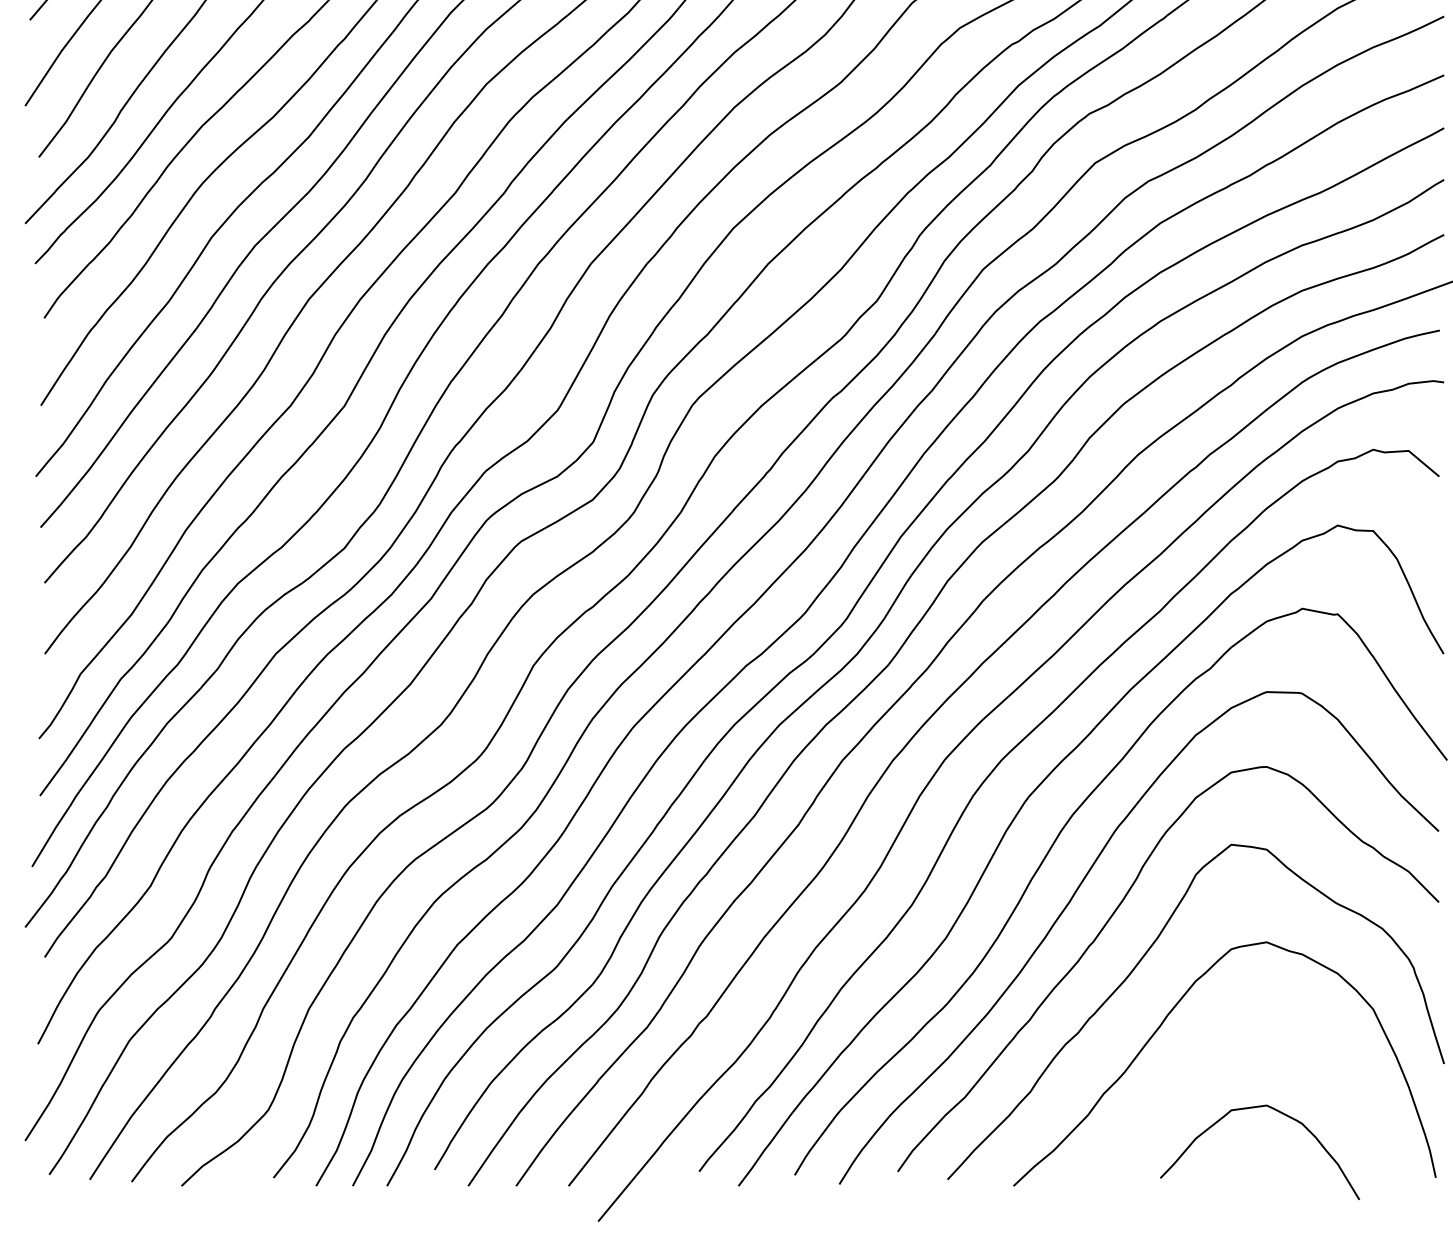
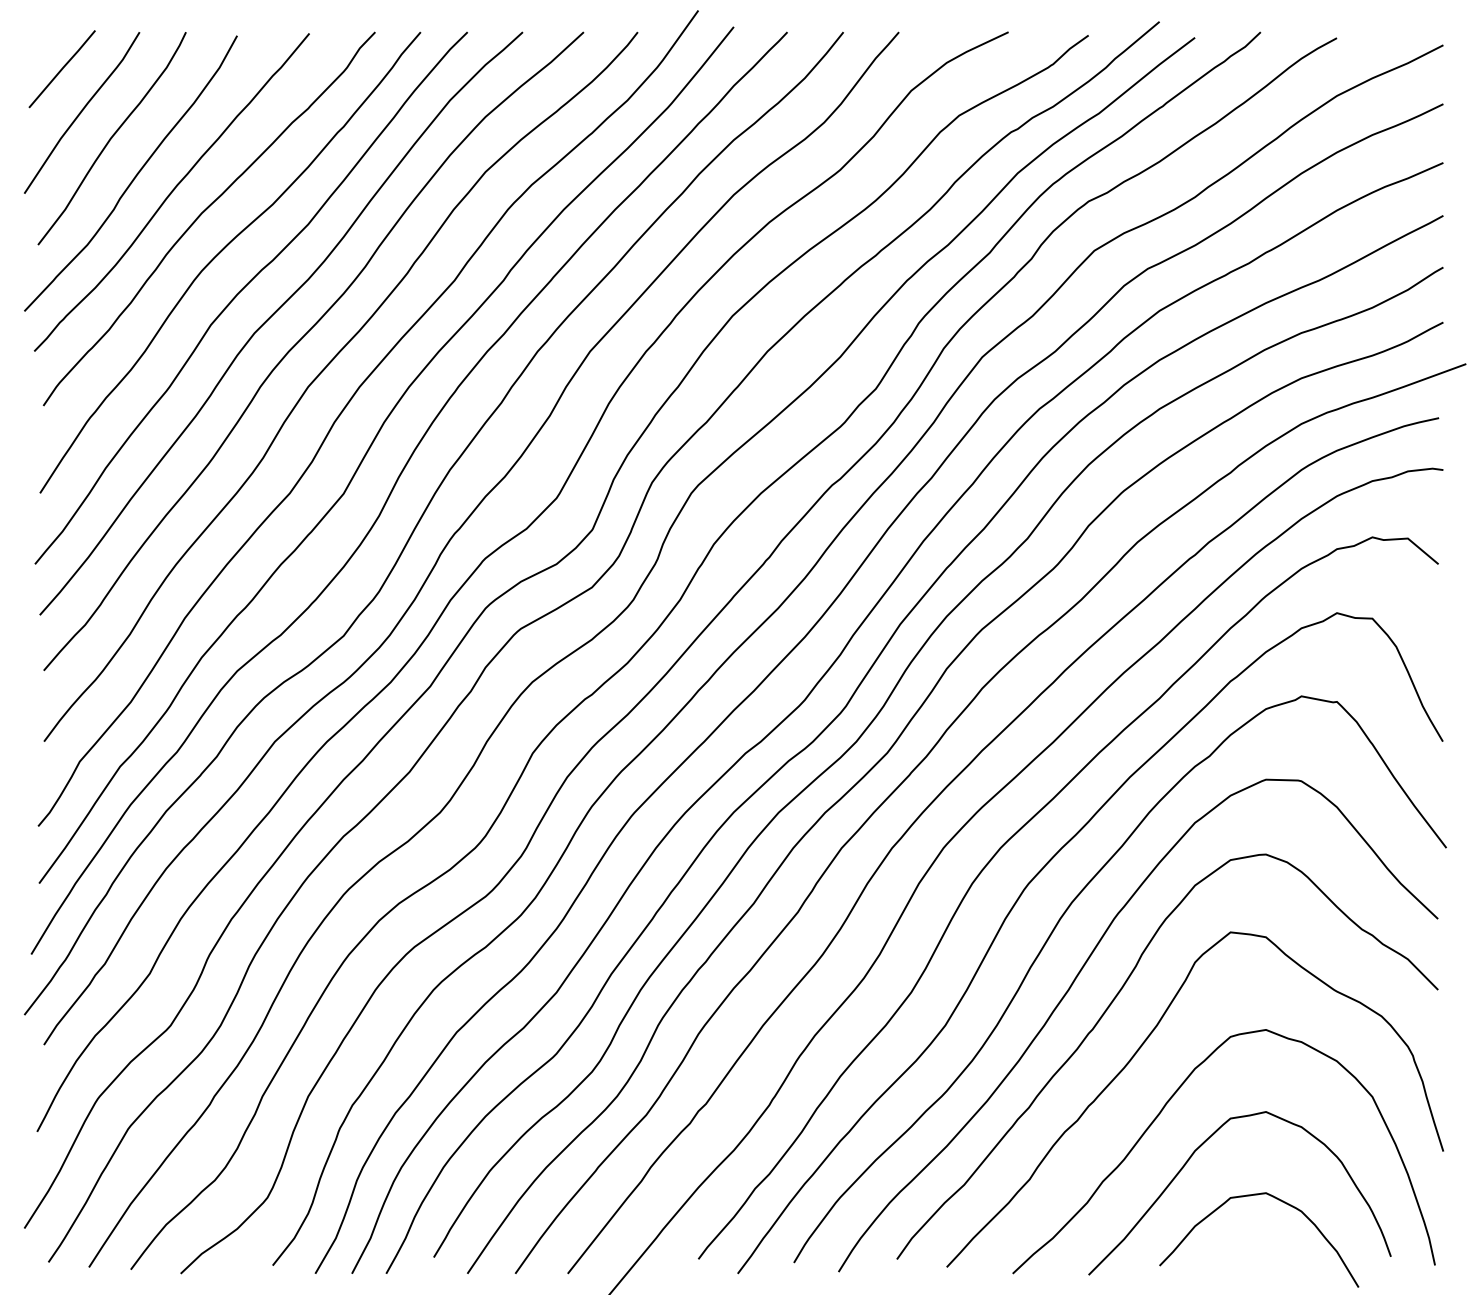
curve: (1193, 1068) -> (1192, 1156), added

